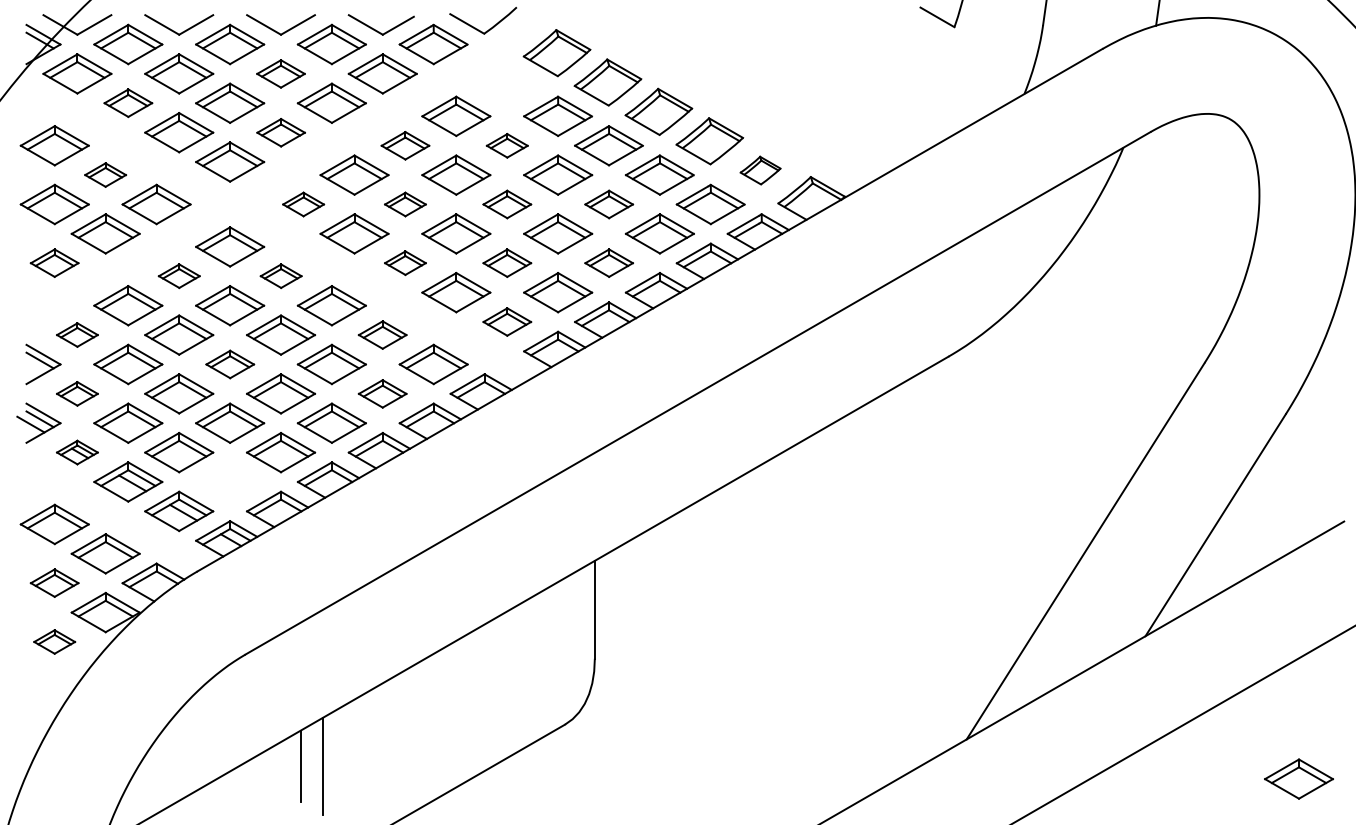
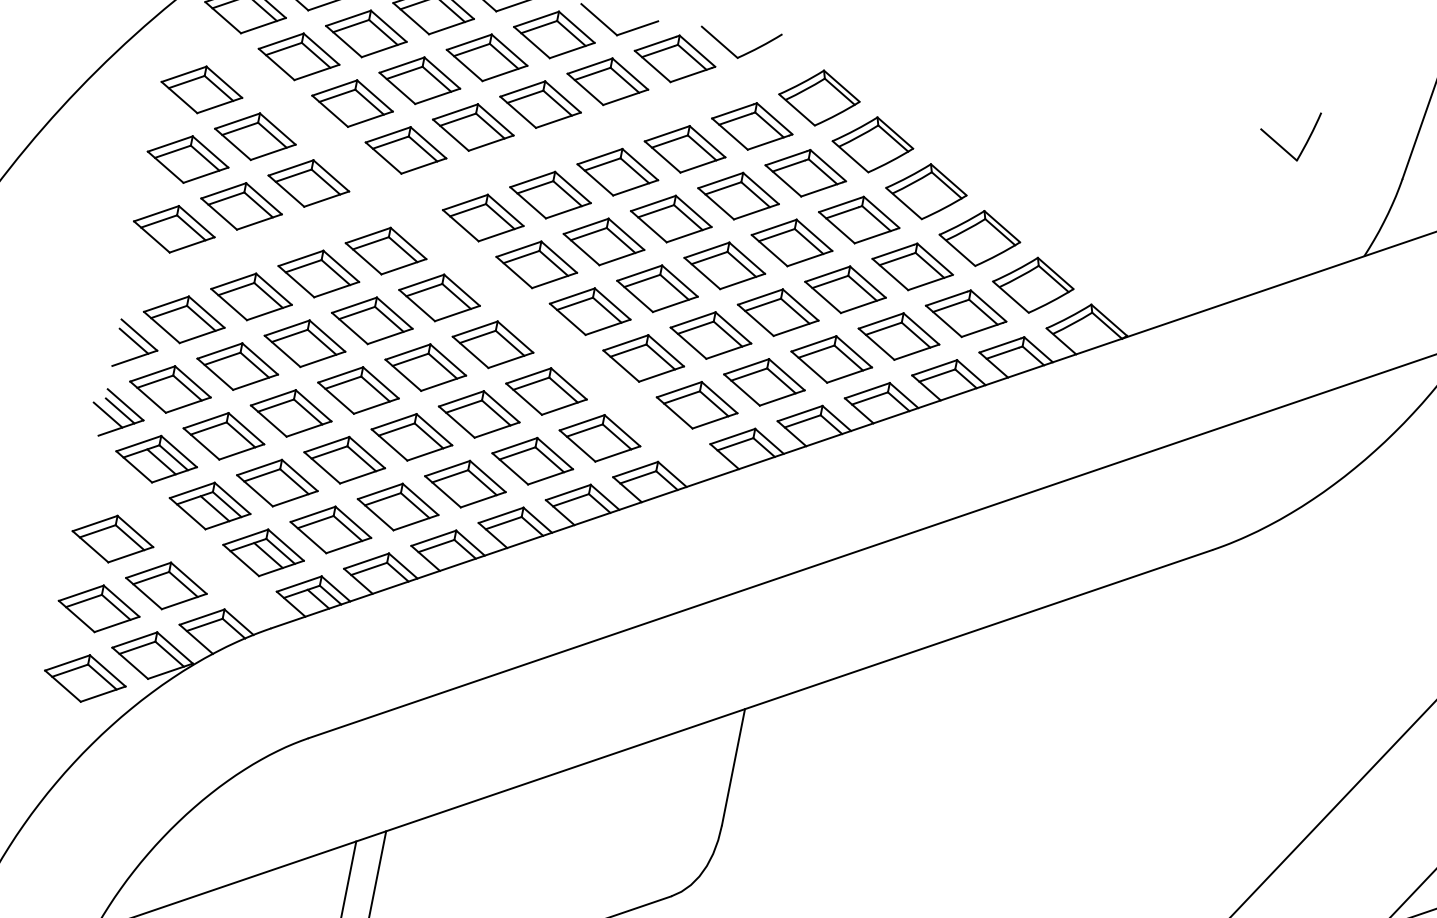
part: (280, 73) -> (486, 57), size x1.43
part: (507, 86) -> (752, 125), added
part: (128, 102) -> (299, 55), size x1.43
part: (281, 132) -> (473, 127), size x1.43
part: (405, 145) -> (617, 171), size x1.43
part: (507, 145) -> (738, 195), size x1.67
part: (760, 170) -> (1033, 285), size x1.67
part: (105, 174) -> (255, 135), size x1.67
part: (303, 204) -> (483, 218), size x1.67
part: (405, 204) -> (604, 241), size x1.67
part: (507, 204) -> (725, 265), size x1.43
part: (609, 204) -> (846, 289), size x1.43
part: (54, 262) -> (174, 228), size x1.43
part: (405, 262) -> (590, 310), size x1.67
part: (507, 262) -> (711, 334), size x1.43
part: (609, 262) -> (832, 358), size x1.43
part: (179, 275) -> (319, 273), size x1.67
part: (281, 275) -> (440, 297), size x1.67
part: (507, 321) -> (697, 404), size x1.43
part: (77, 334) -> (184, 319), size x1.67
part: (382, 334) -> (546, 390), size x1.43
part: (230, 364) -> (358, 390), size x1.43
part: (77, 393) -> (170, 389), size x1.67
part: (382, 393) -> (532, 460), size x1.43
part: (77, 452) -> (156, 459), size x1.67
part: (230, 481) -> (331, 529), added
part: (54, 582) -> (98, 607), size x1.43
part: (54, 641) -> (85, 677), size x1.67

